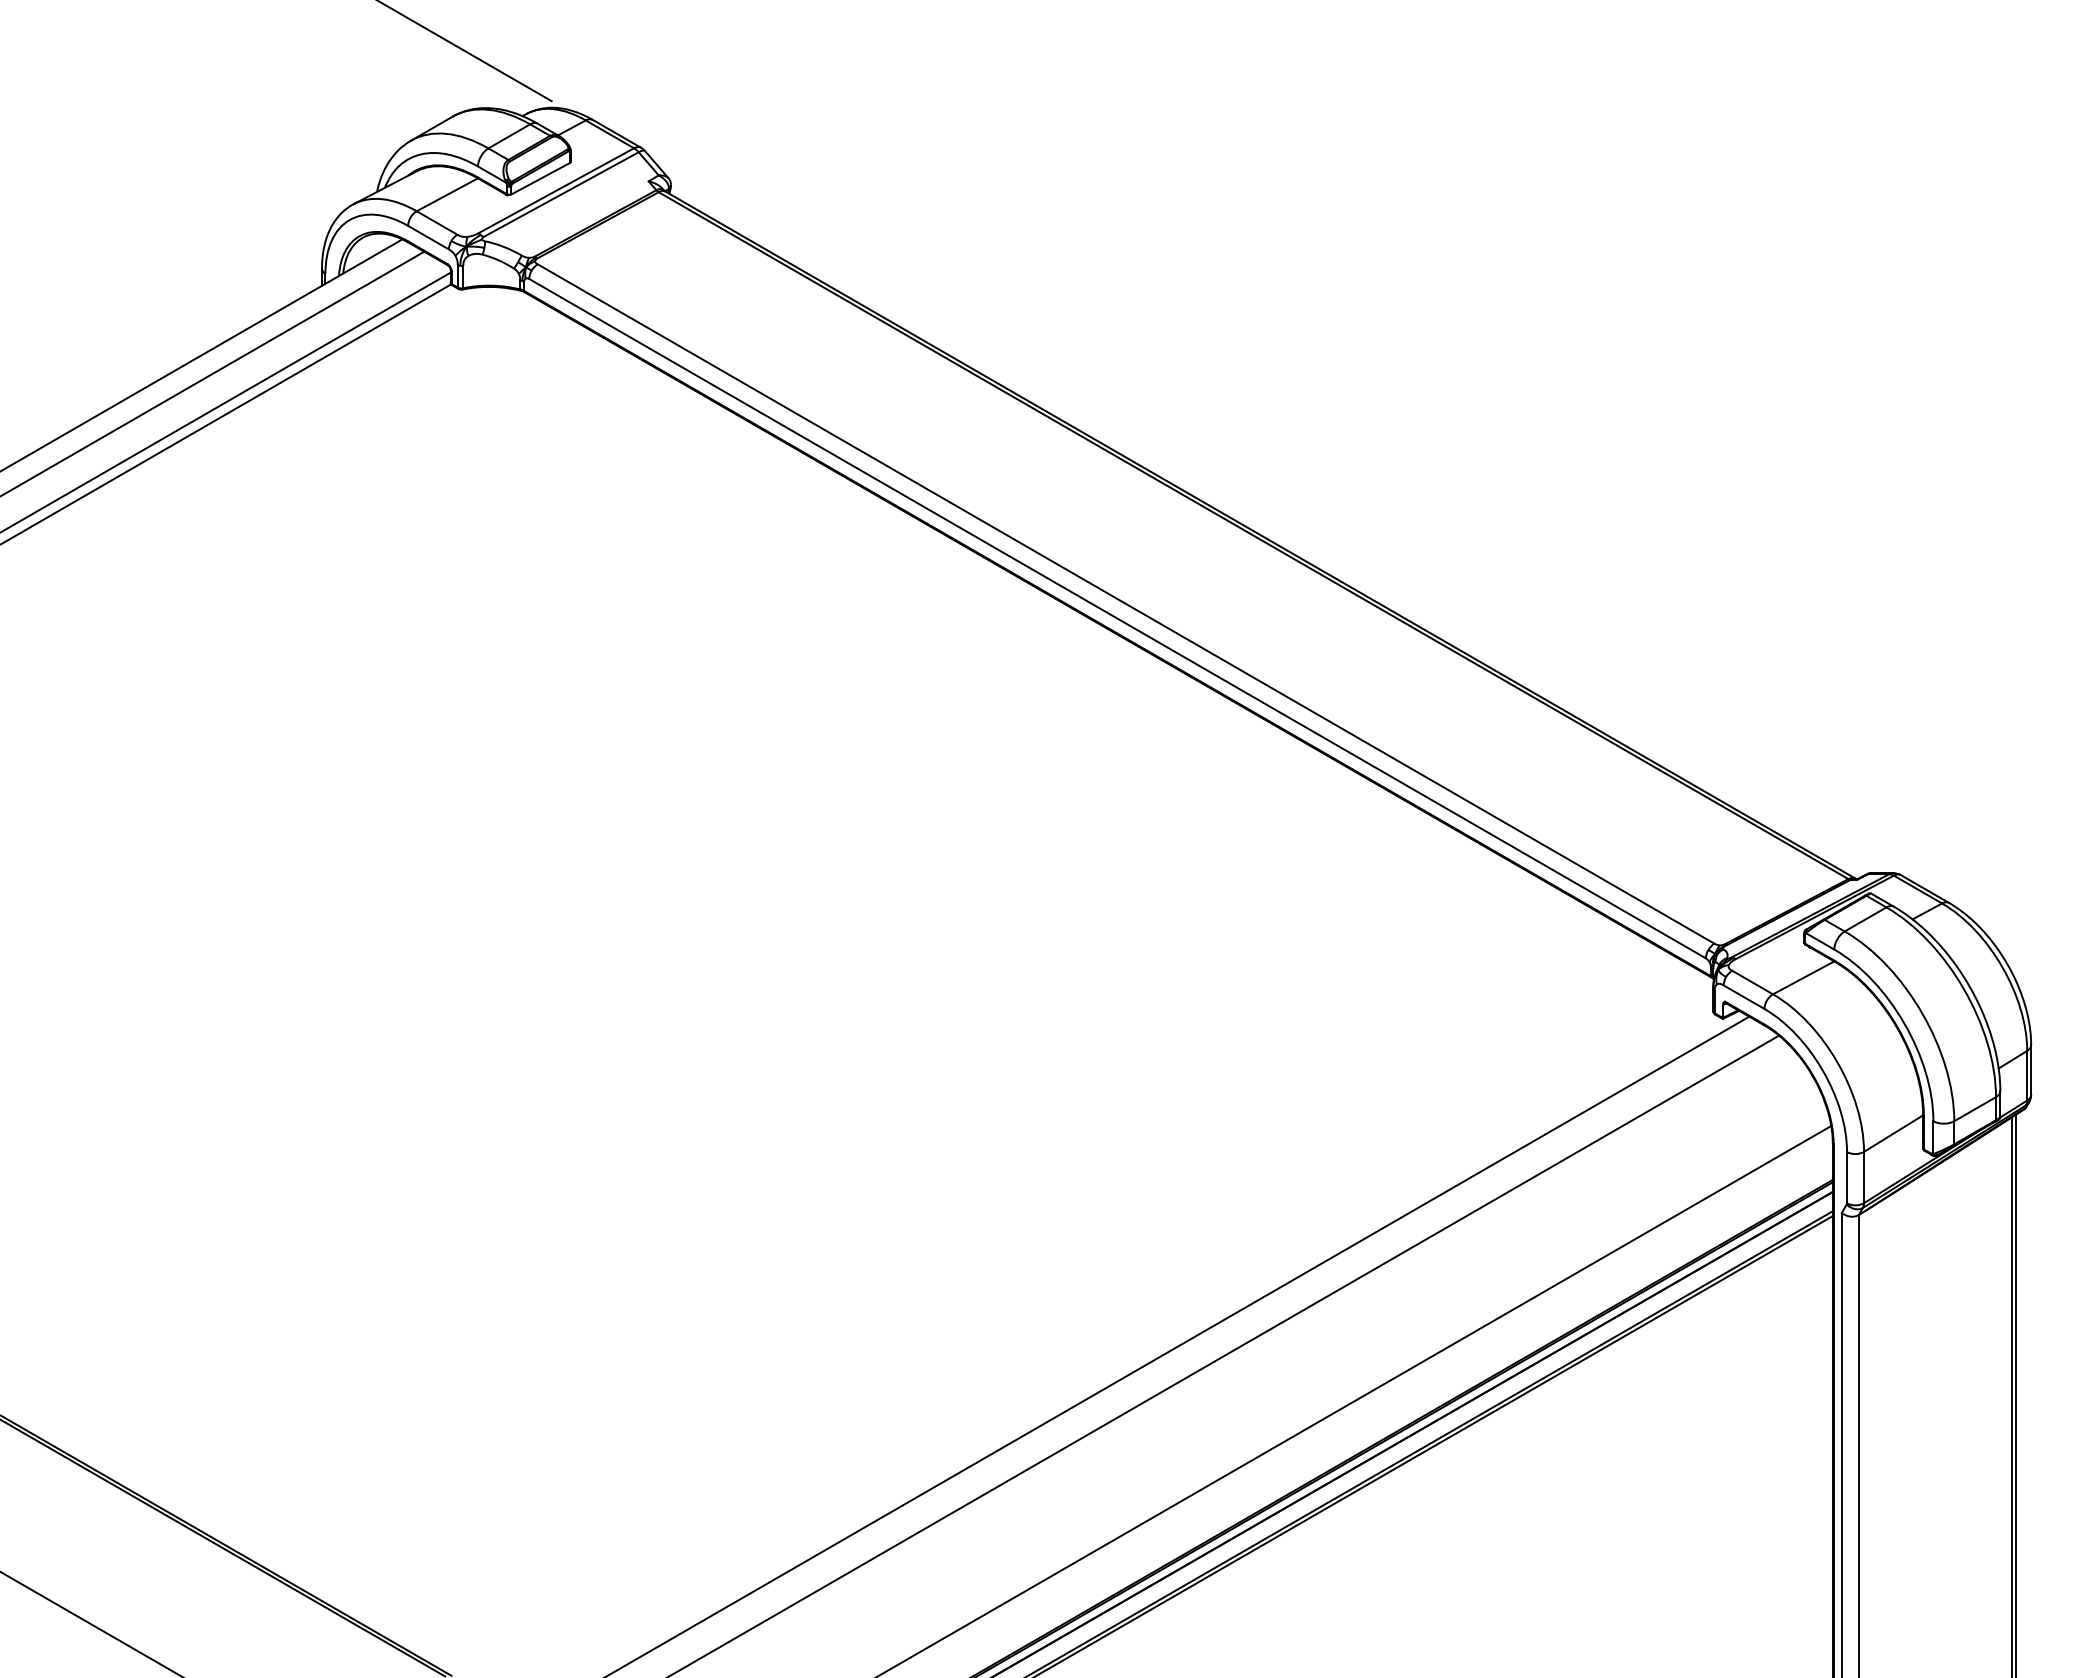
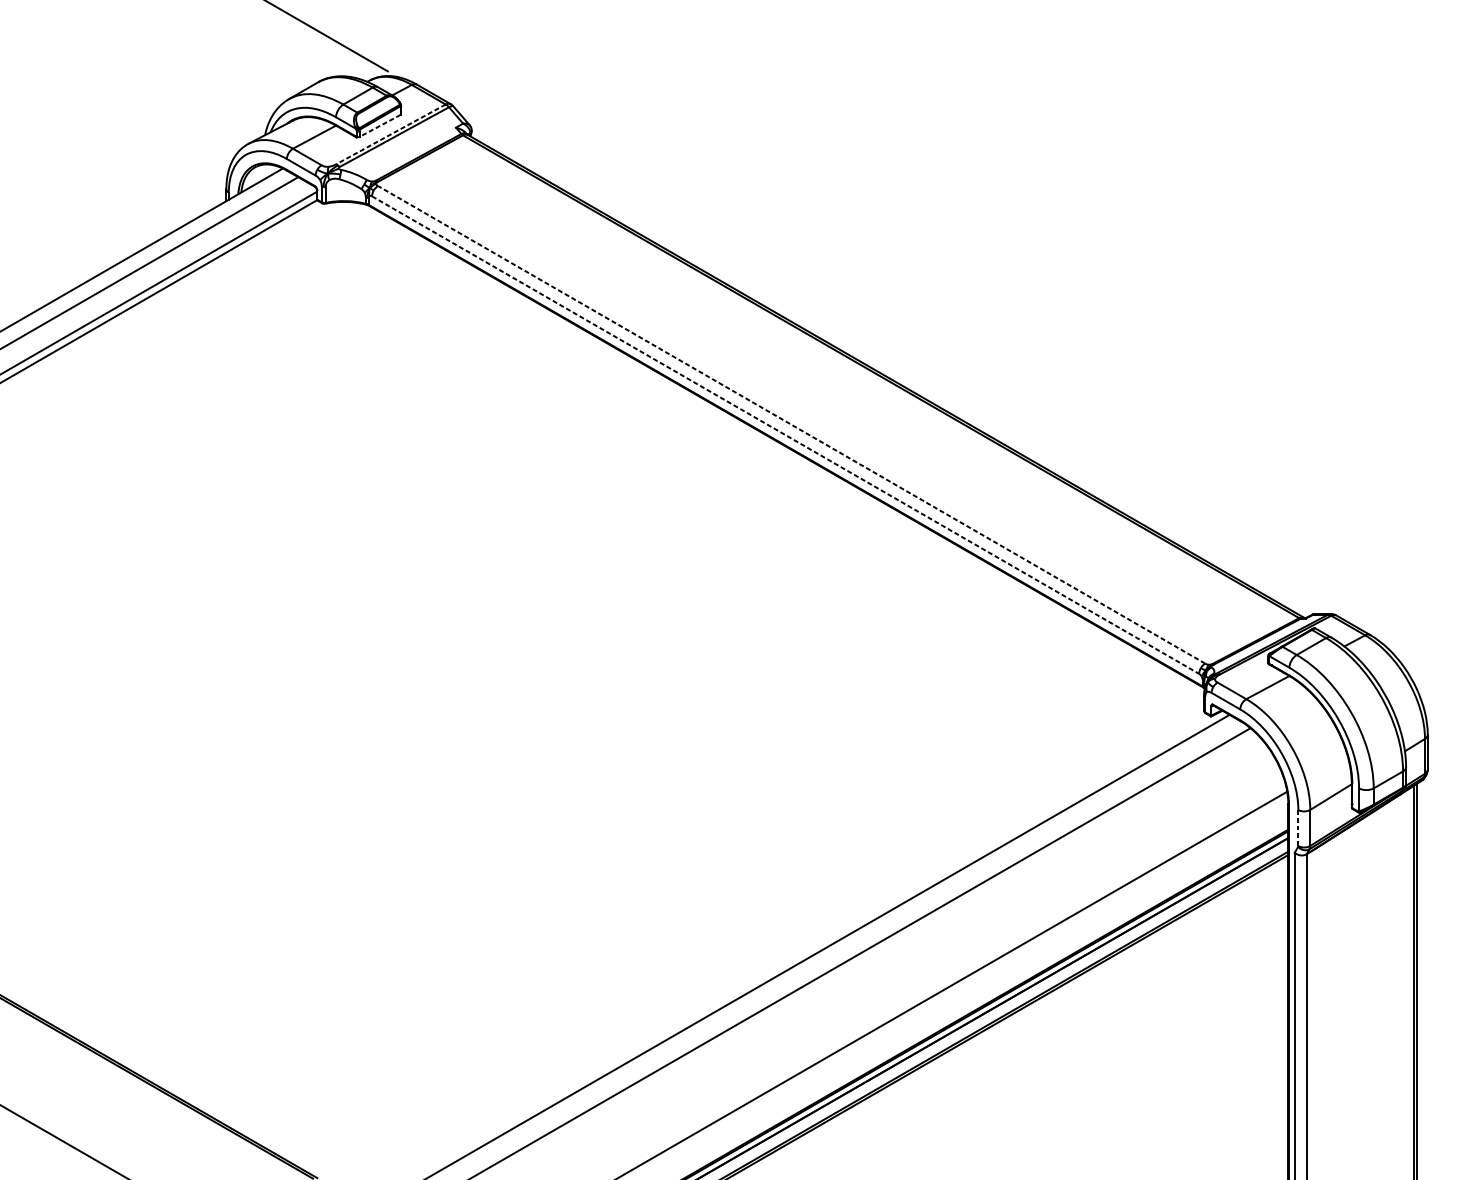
line: (540, 179) -> (379, 126), solid -> dashed
line: (556, 190) -> (391, 134), solid -> dashed
line: (1125, 603) -> (791, 424), solid -> dashed
line: (1117, 618) -> (785, 435), solid -> dashed
line: (1847, 1177) -> (1298, 827), solid -> dashed

